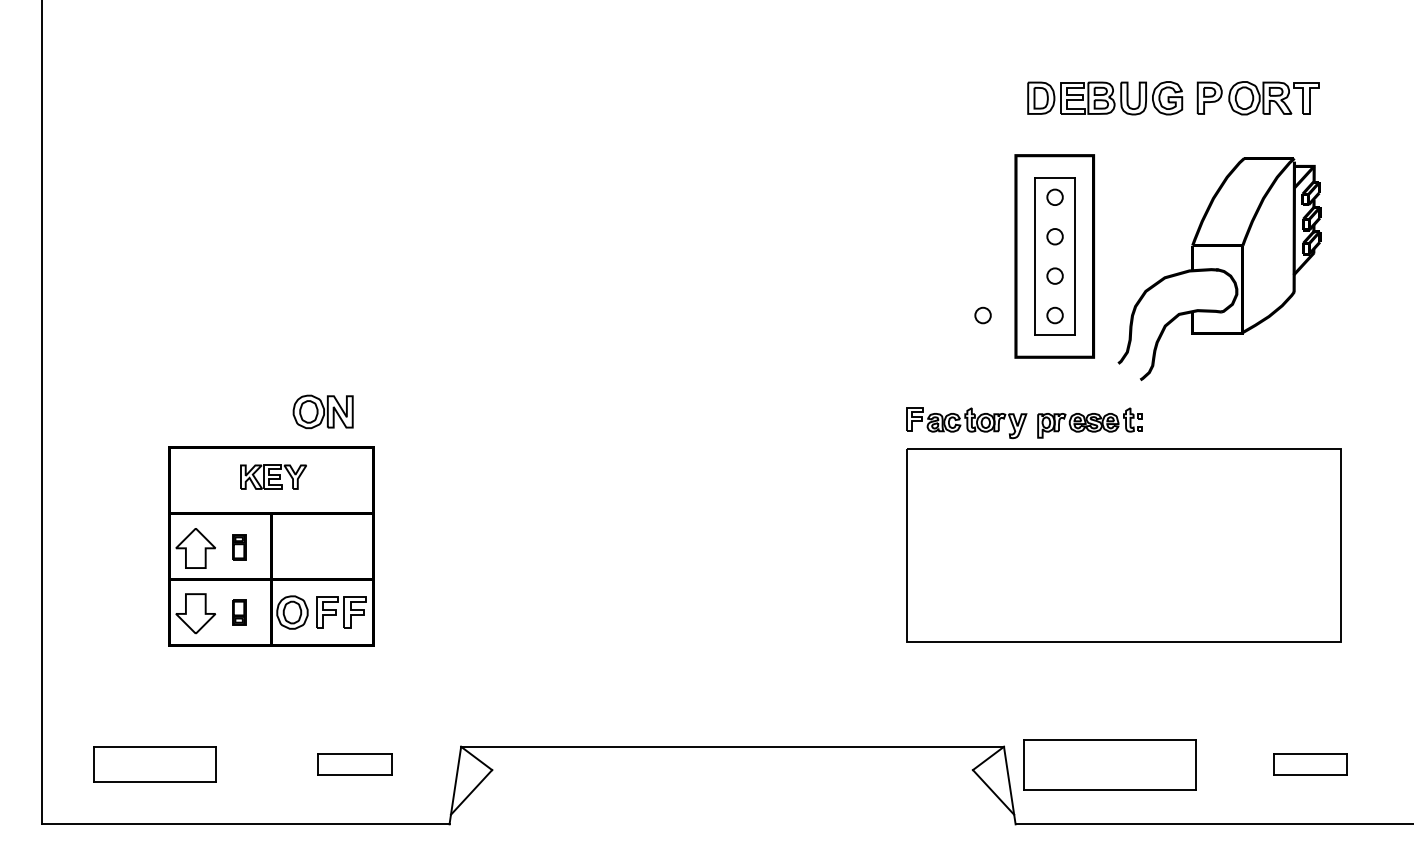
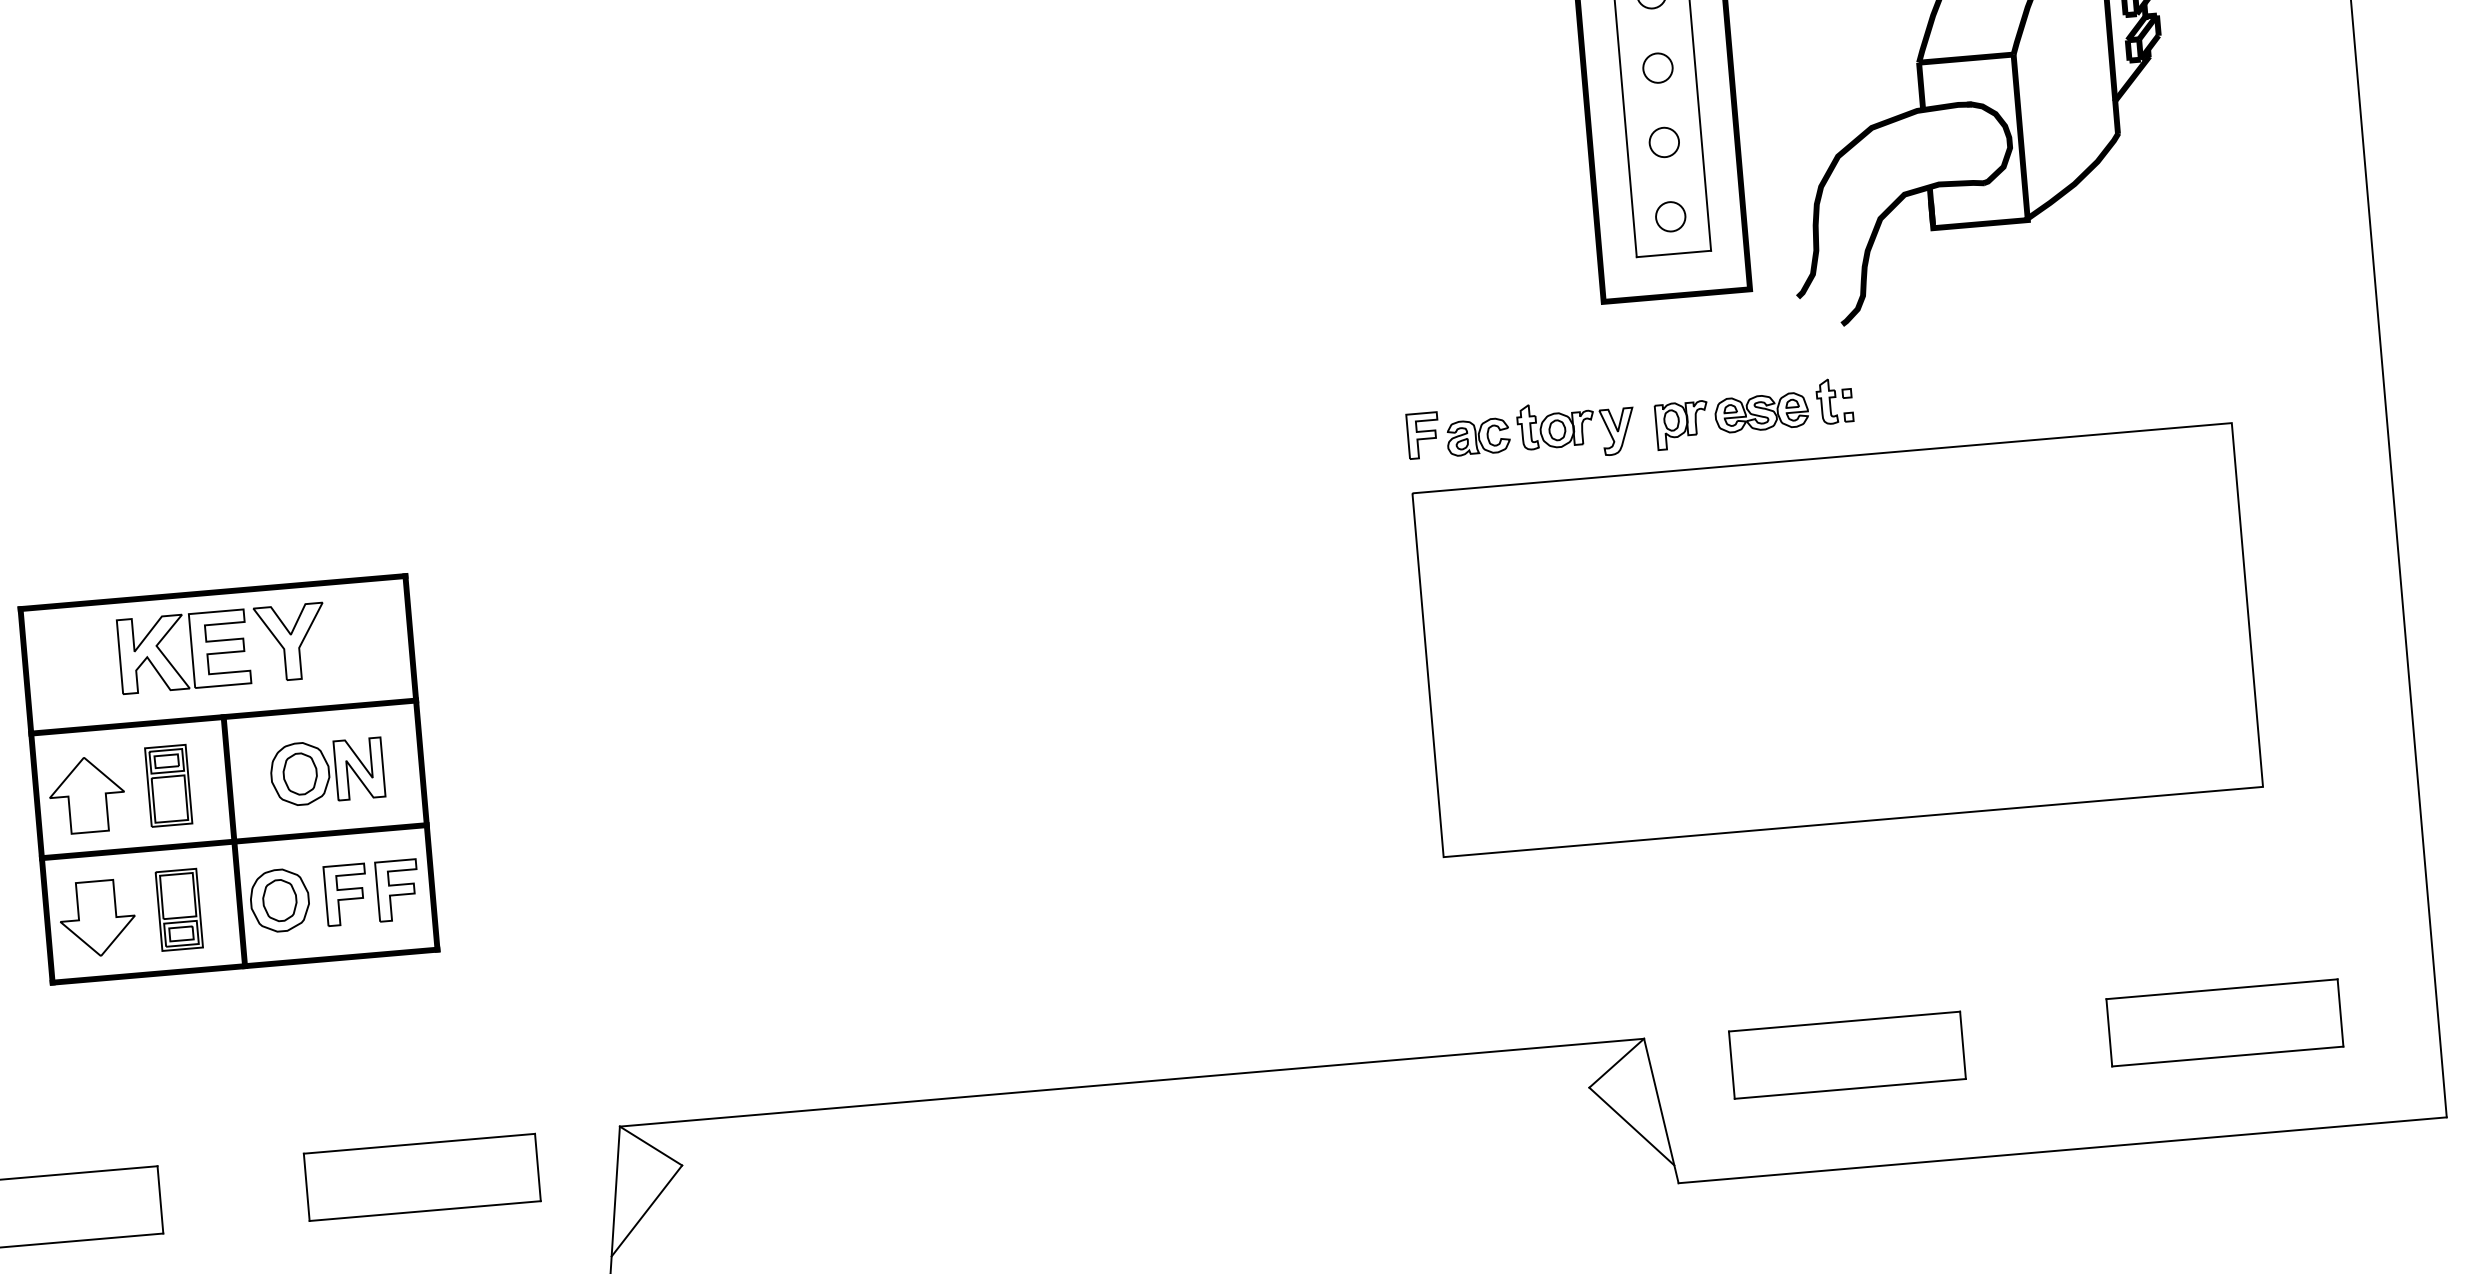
circle: (982, 315) -> (1533, 228), removed
part: (322, 411) -> (325, 771), moved
part: (273, 476) -> (222, 646), size x1.67
part: (238, 546) -> (167, 784), size x1.67
part: (238, 612) -> (178, 909), size x1.67
part: (354, 764) -> (421, 1177), size x1.67
part: (1110, 764) -> (1847, 1054), size x0.71
part: (1310, 764) -> (2225, 1022), size x1.67

